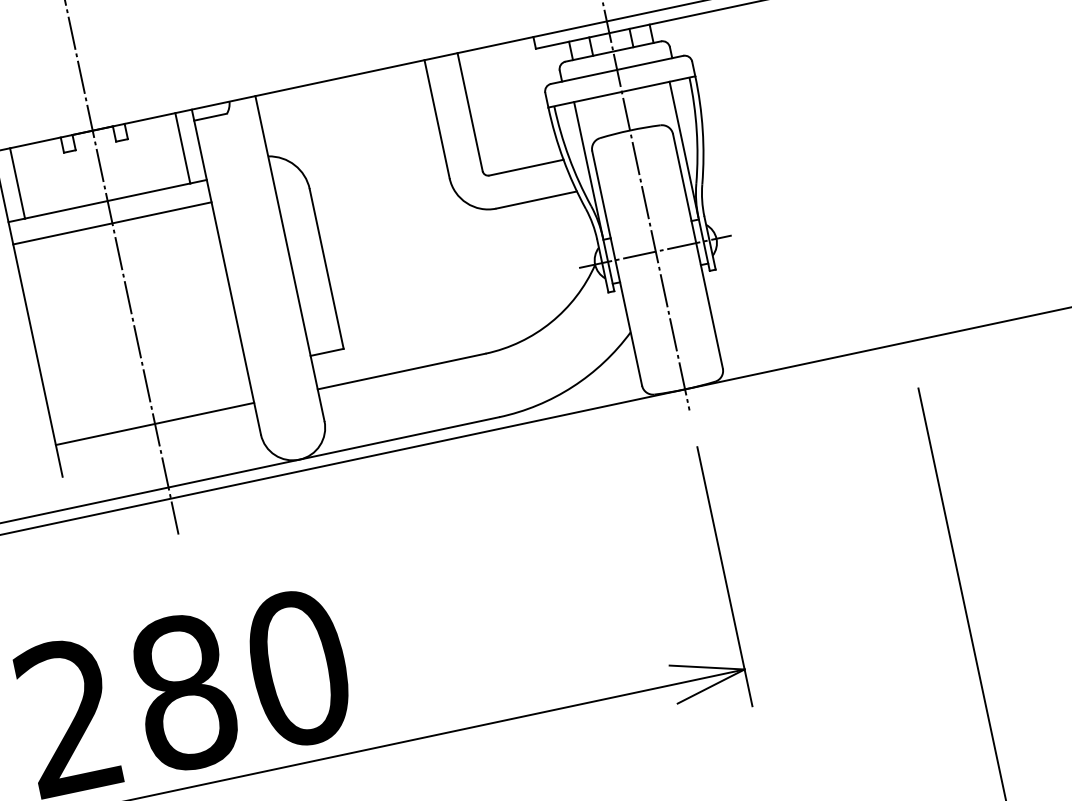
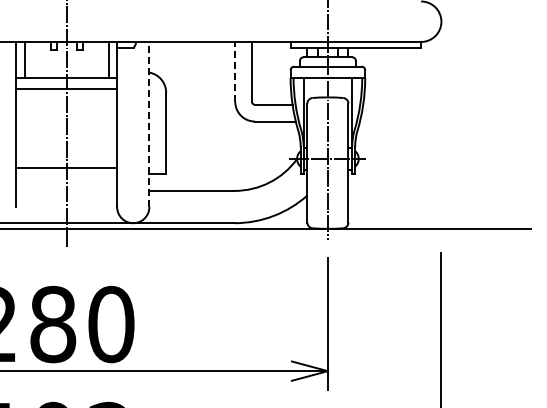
line: (437, 118) -> (235, 71), solid -> dashed
line: (290, 258) -> (149, 124), solid -> dashed
line: (154, 423) -> (66, 167), moved

